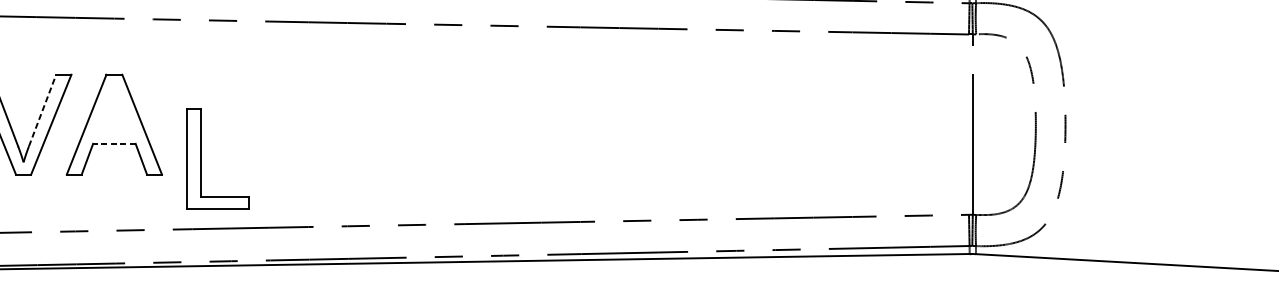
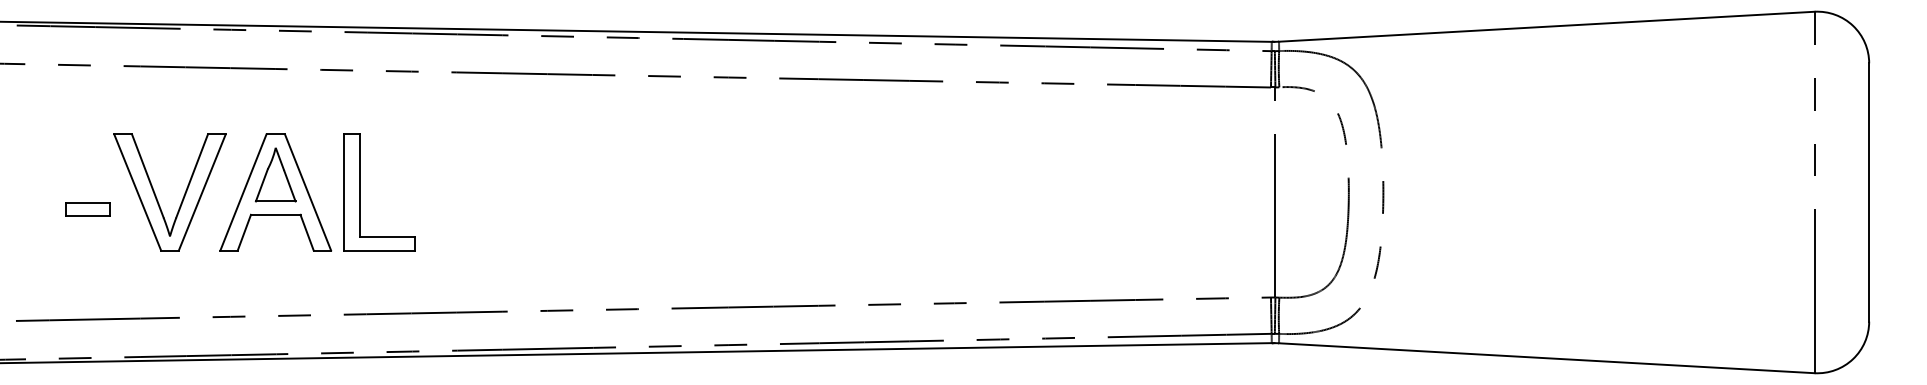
part: (114, 109) -> (275, 174), added
line: (42, 110) -> (192, 176), dashed -> solid
line: (114, 143) -> (275, 214), dashed -> solid
part: (201, 159) -> (360, 192), moved

